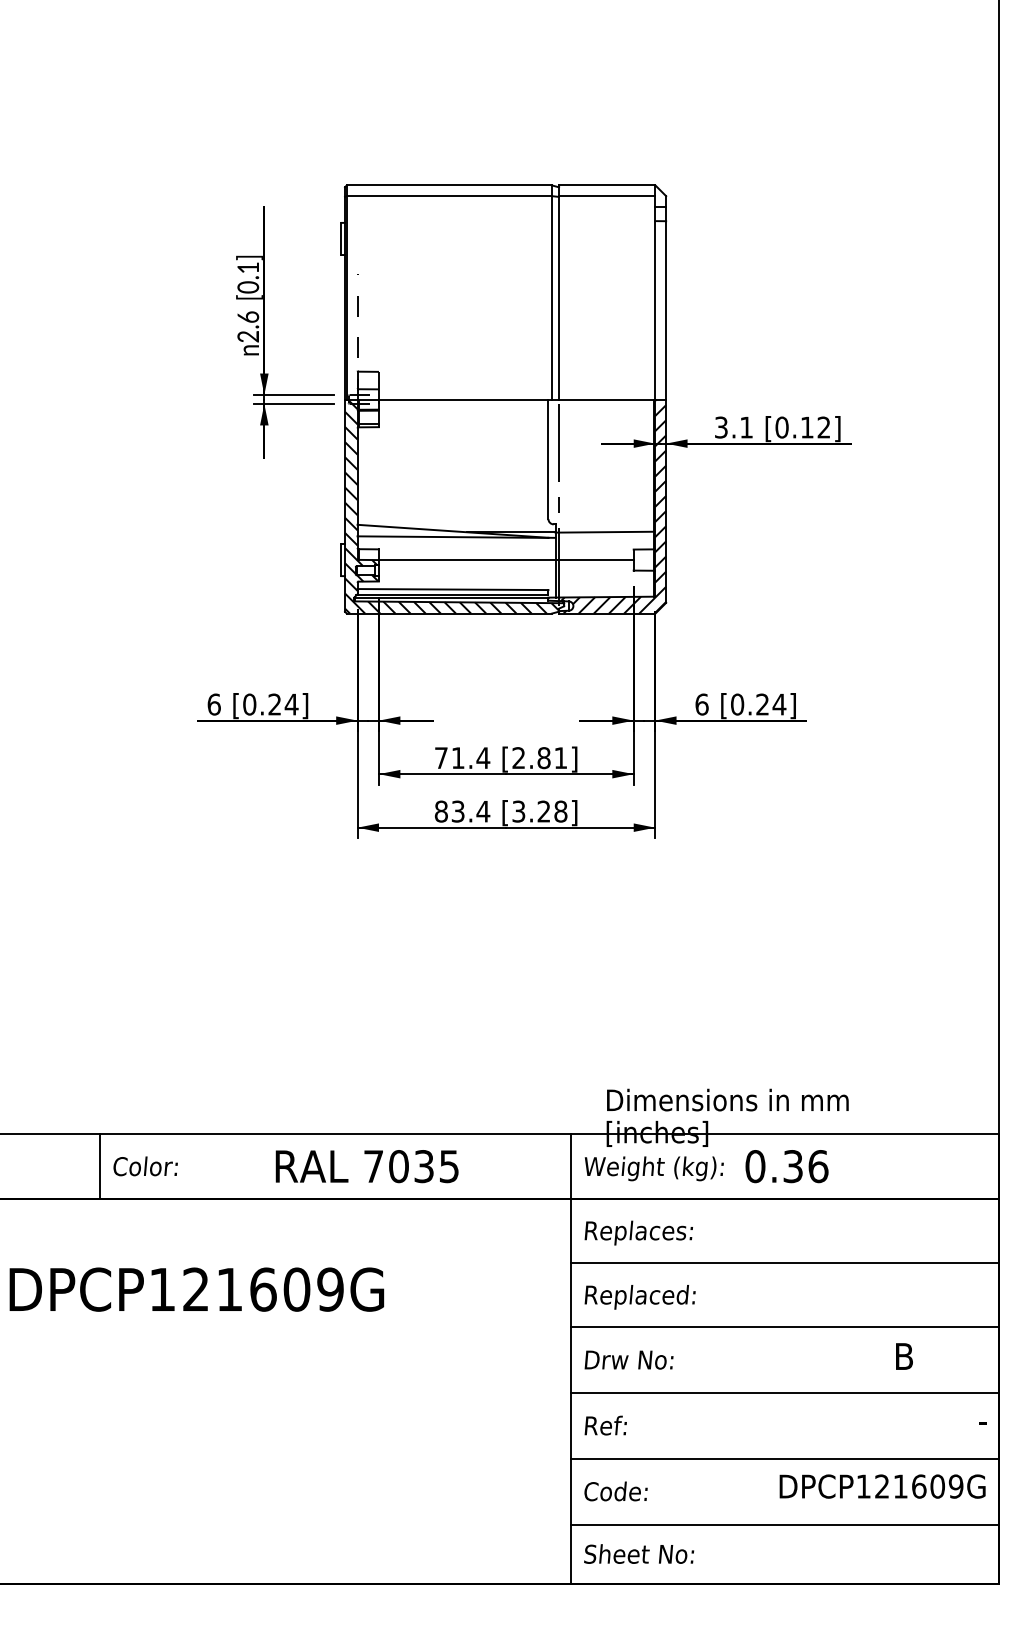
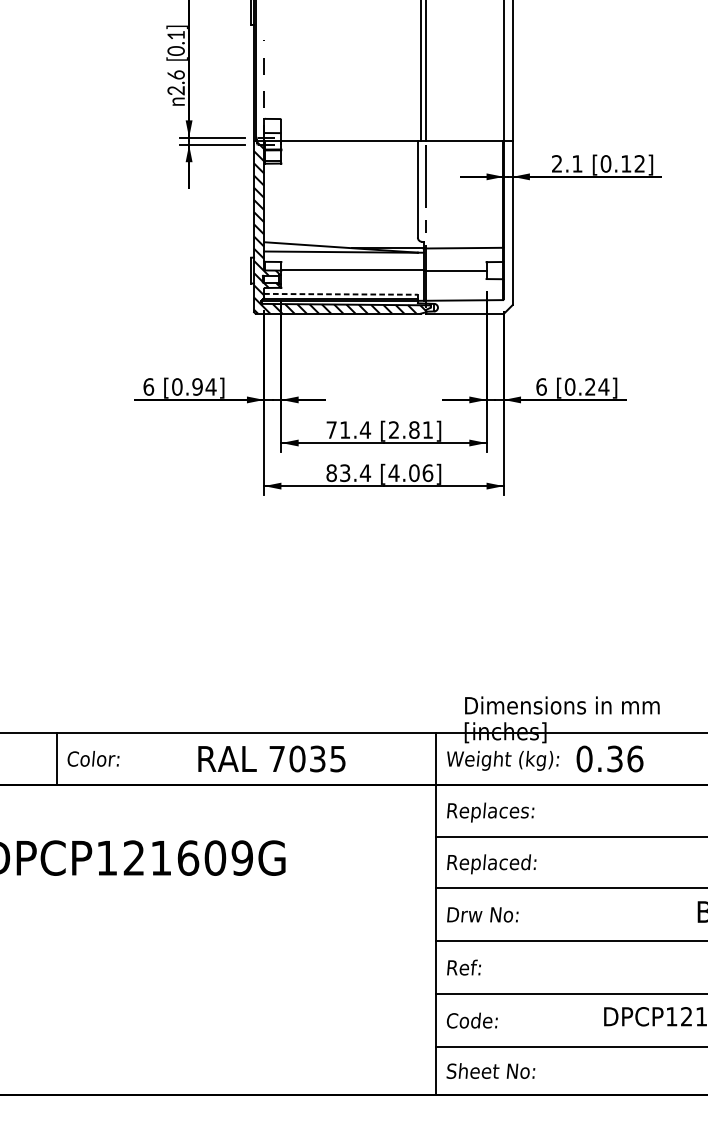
text: (721, 427) -> (557, 163), 3.1 -> 2.1
hatch: (607, 506) -> (465, 227), removed
line: (453, 589) -> (341, 294), solid -> dashed
text: (274, 704) -> (197, 386), [0.24] -> [0.94]
text: (539, 811) -> (410, 473), [3.28] -> [4.06]

